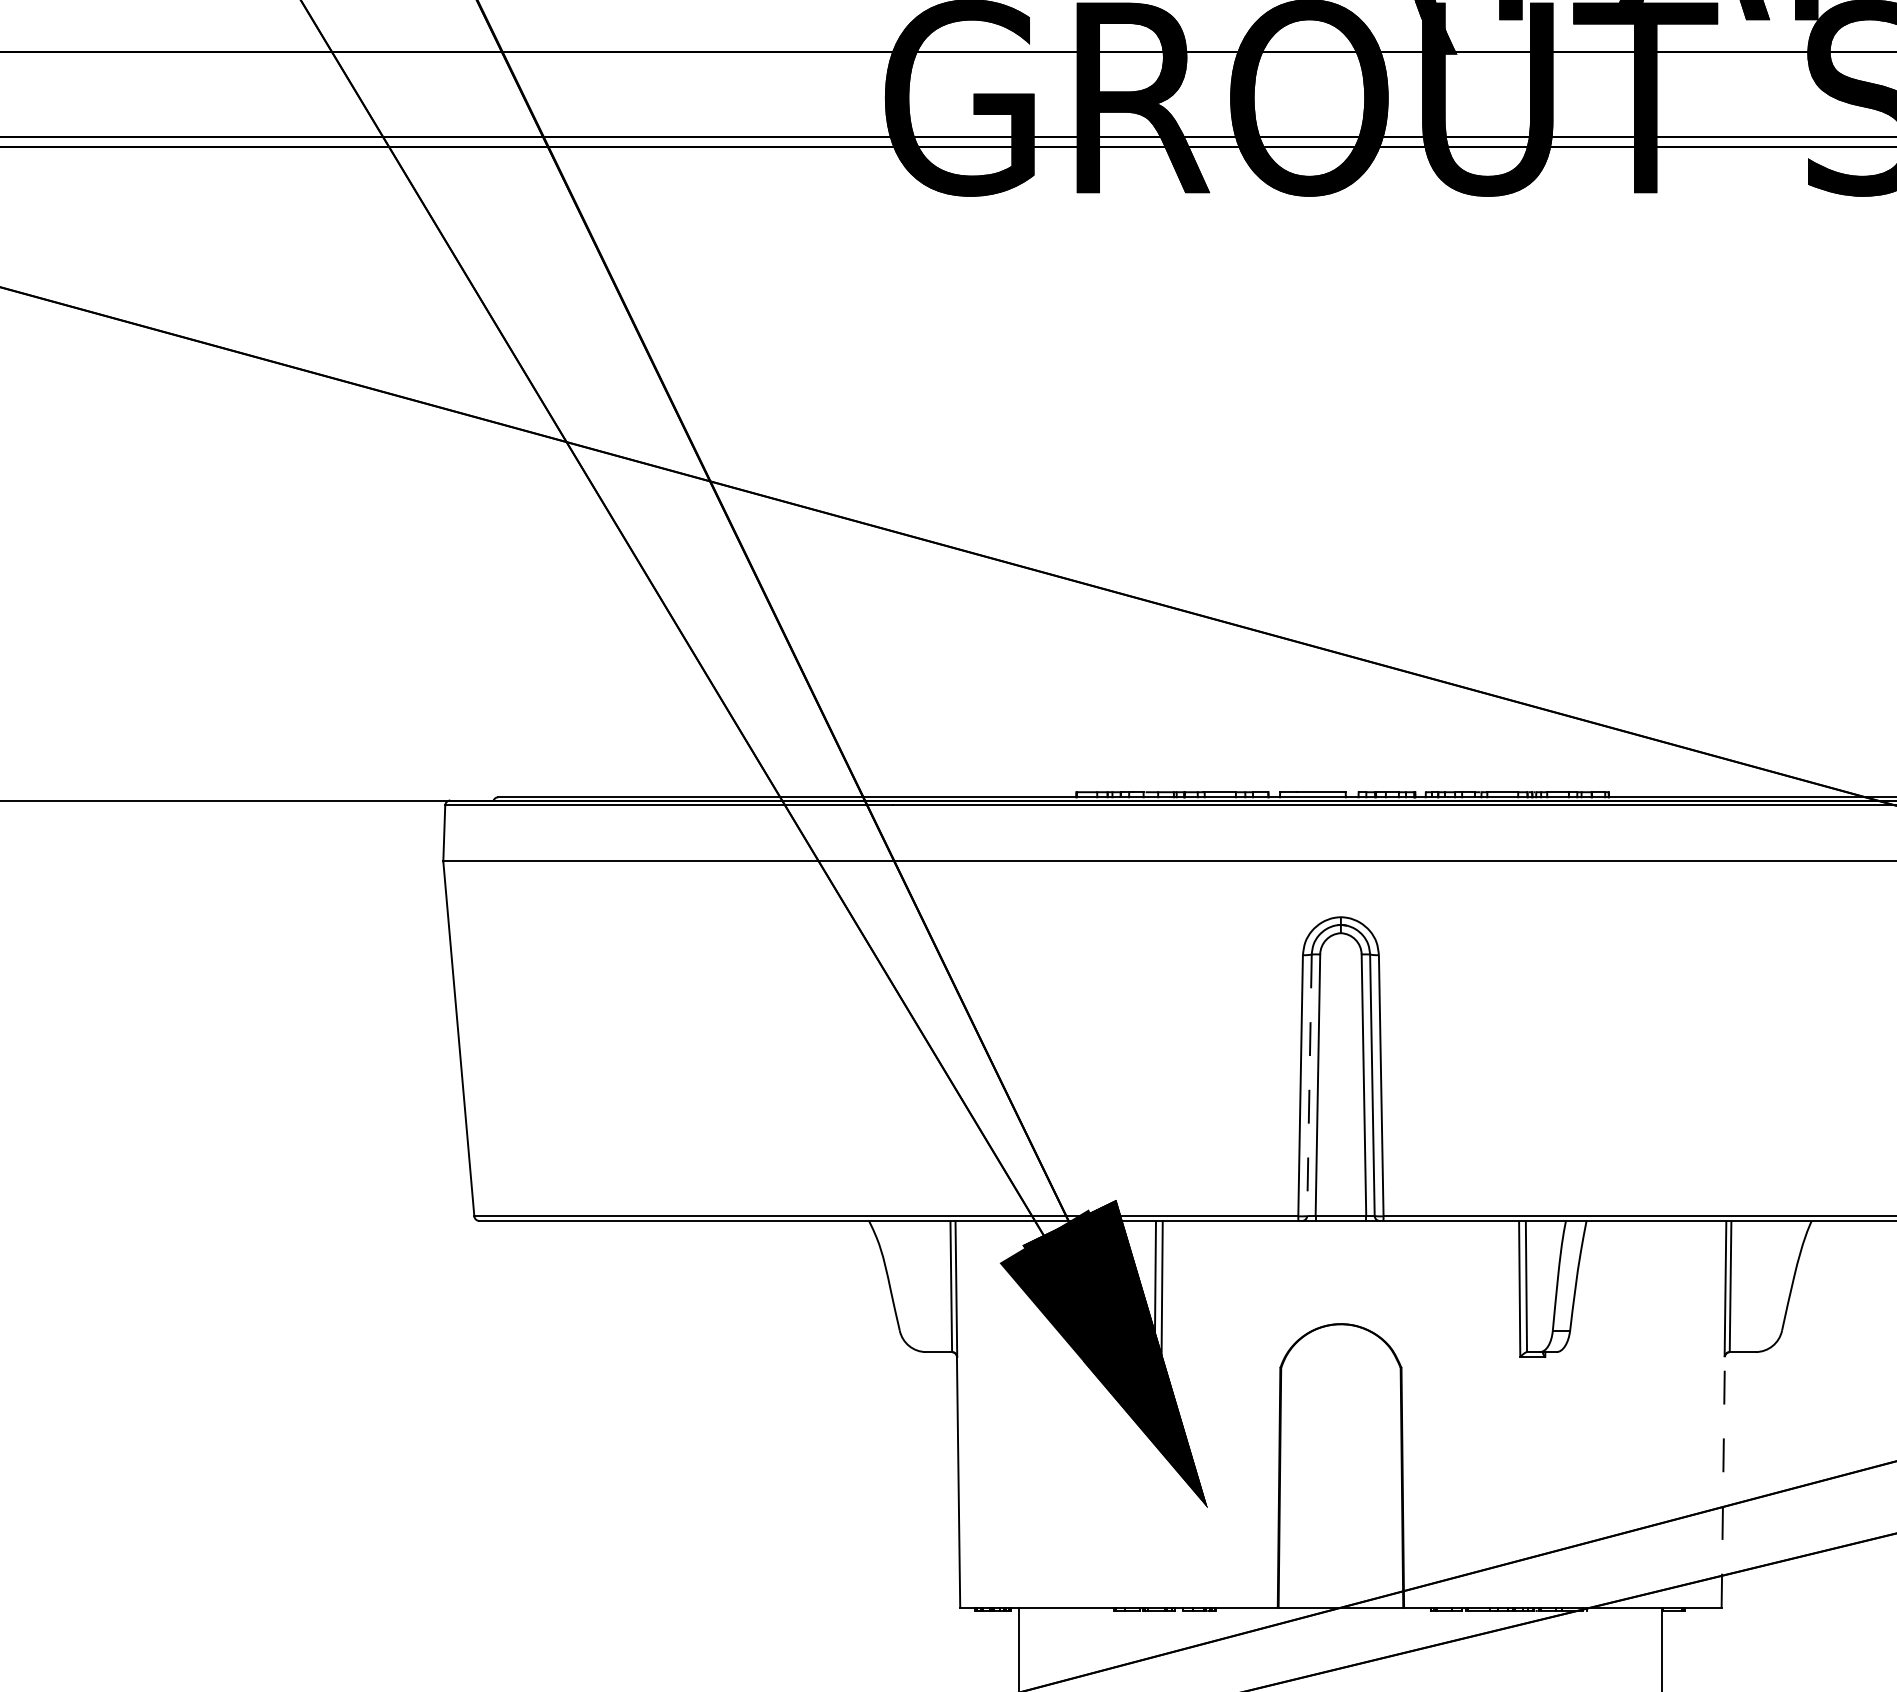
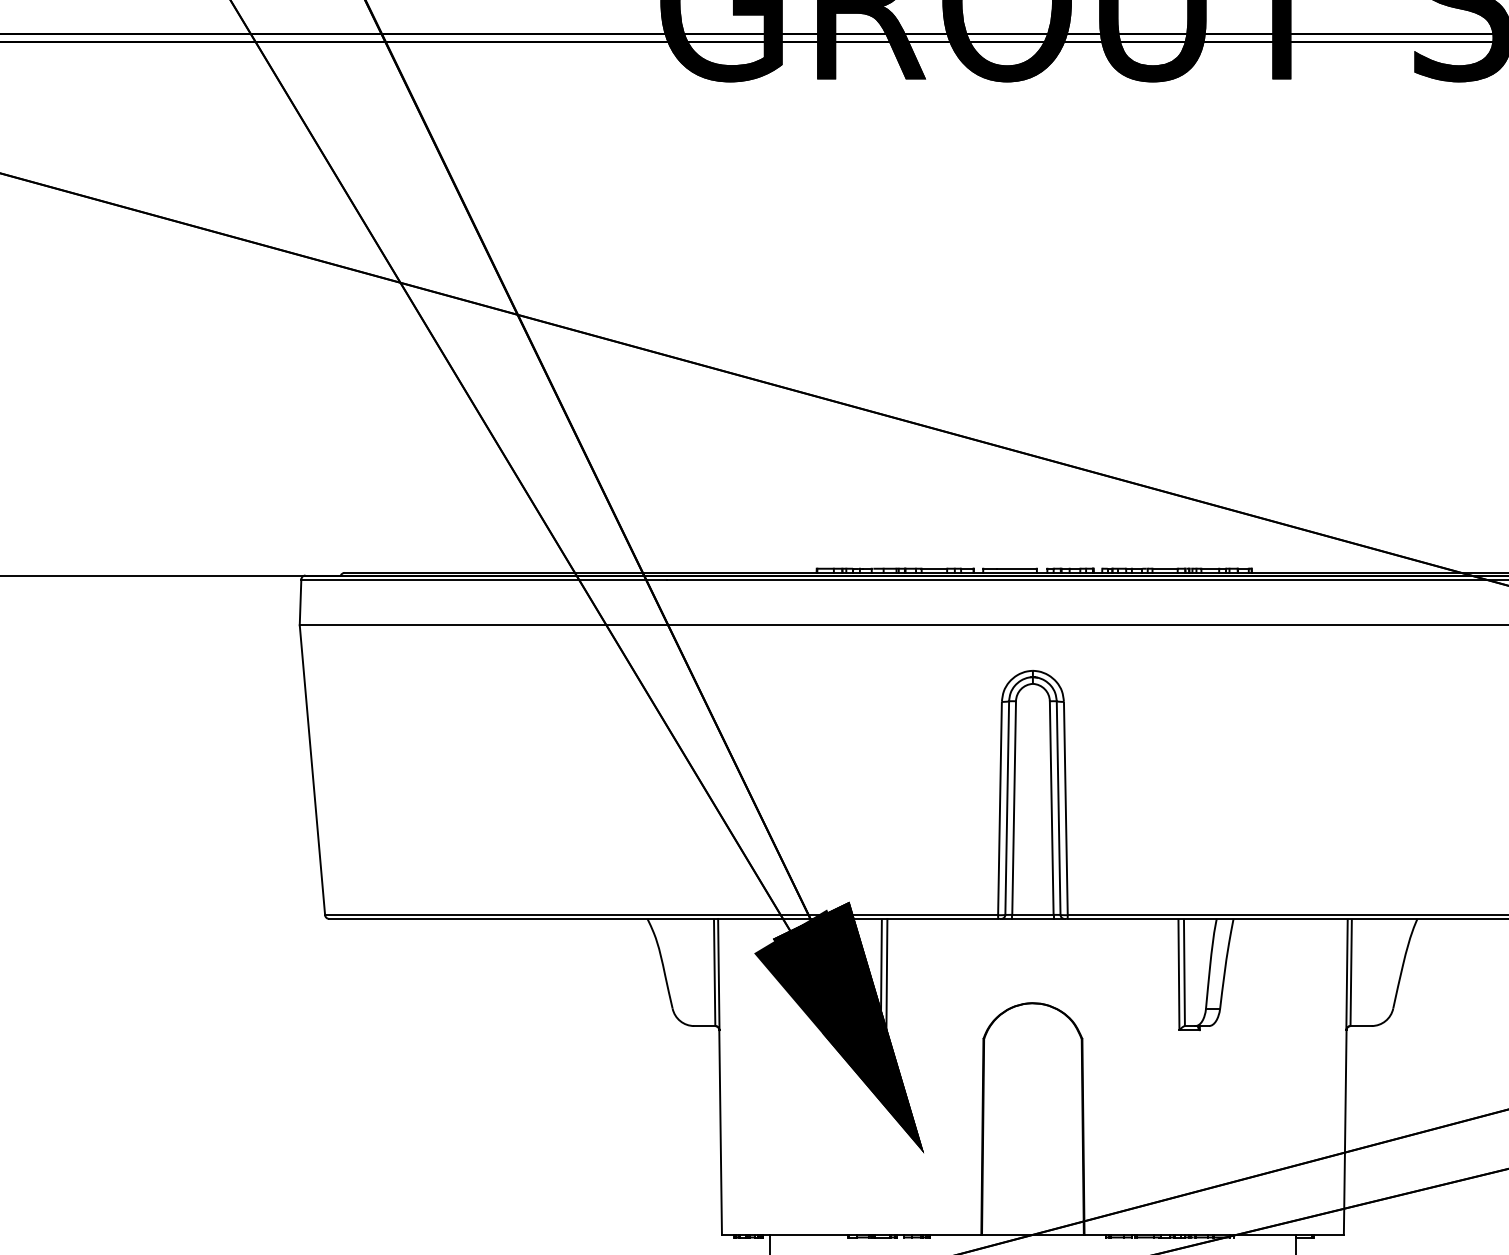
line: (1309, 1085) -> (1007, 808), dashed -> solid
line: (1723, 1481) -> (1345, 1131), dashed -> solid

